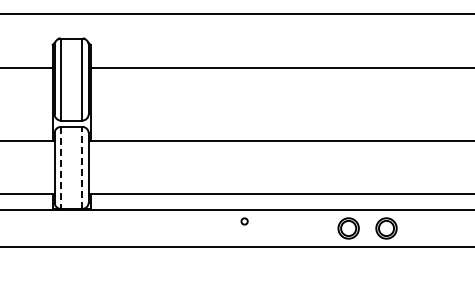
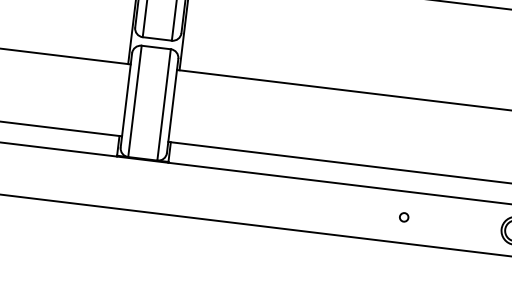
line: (82, 167) -> (164, 104), dashed -> solid
line: (60, 168) -> (134, 102), dashed -> solid
circle: (244, 221) -> (403, 217), moved

